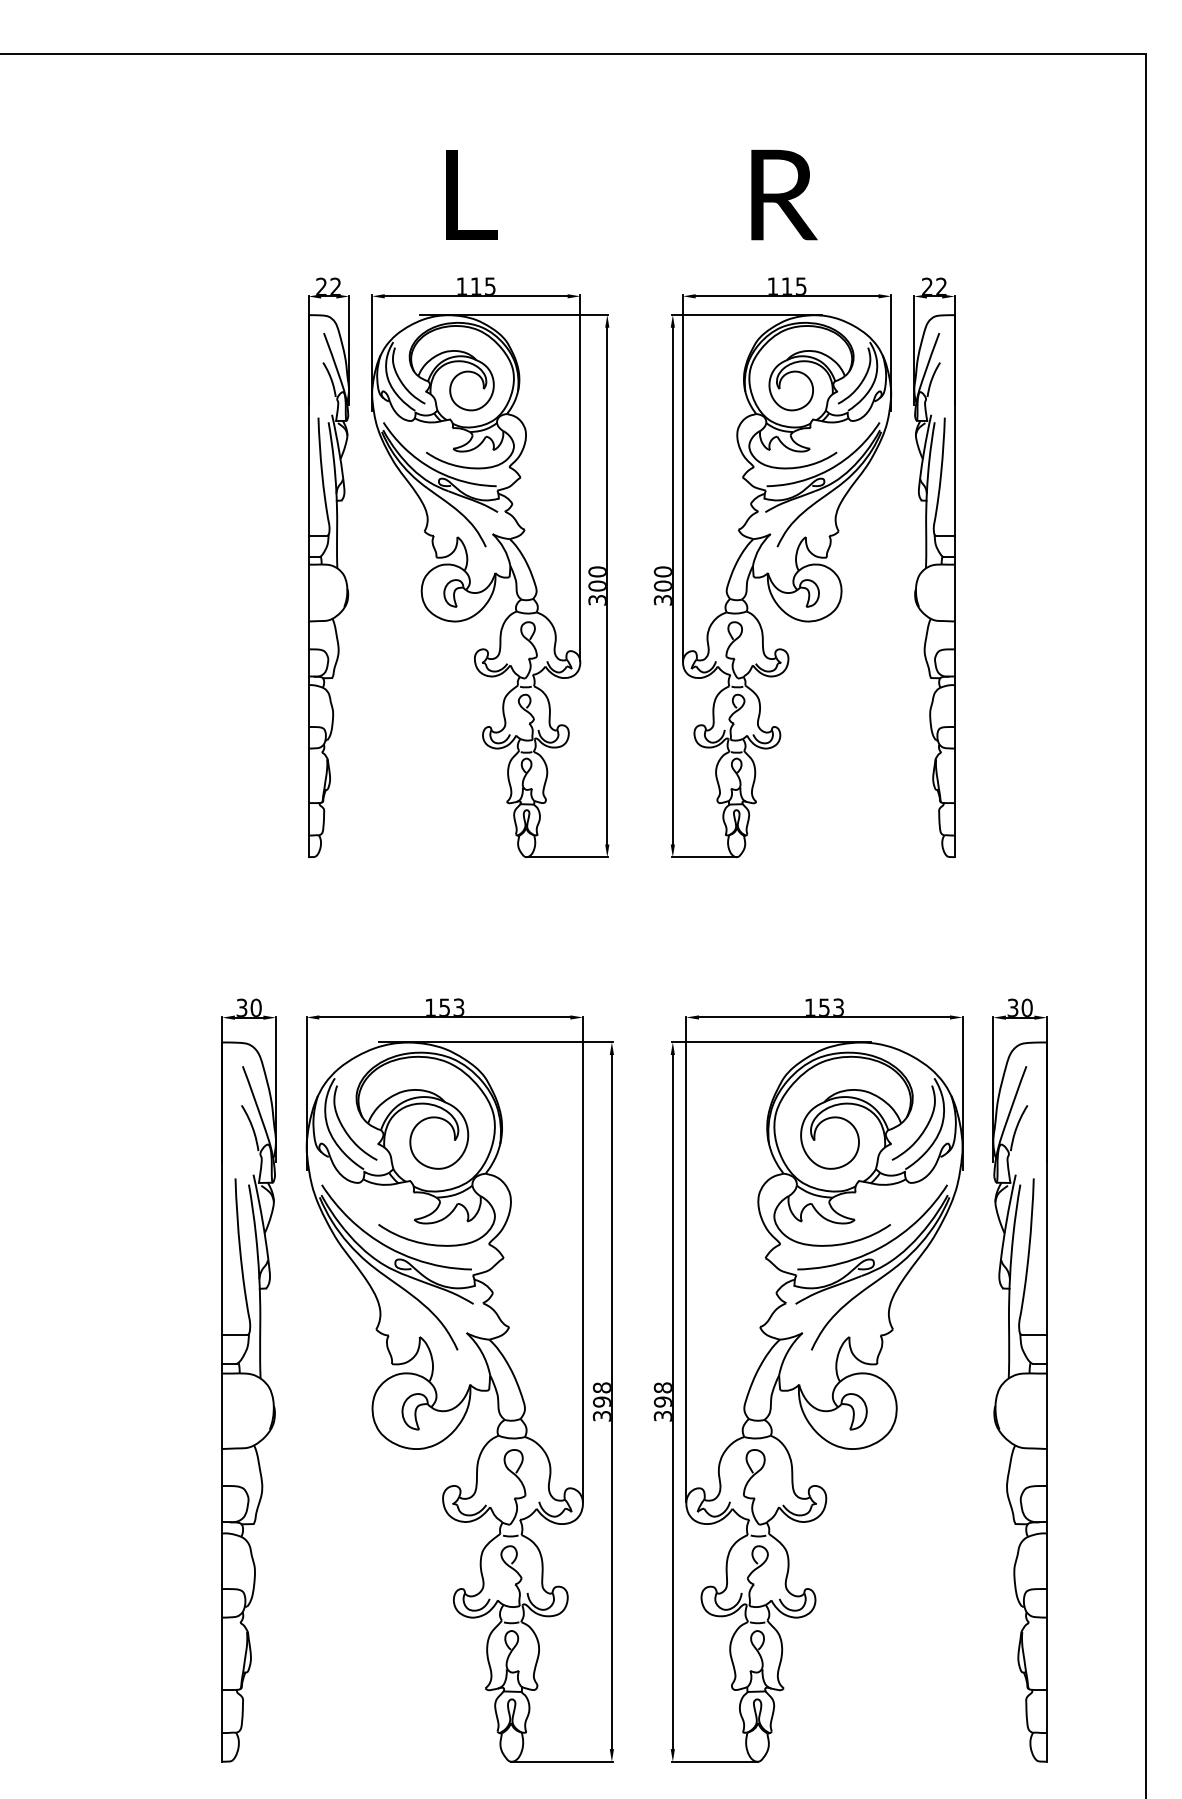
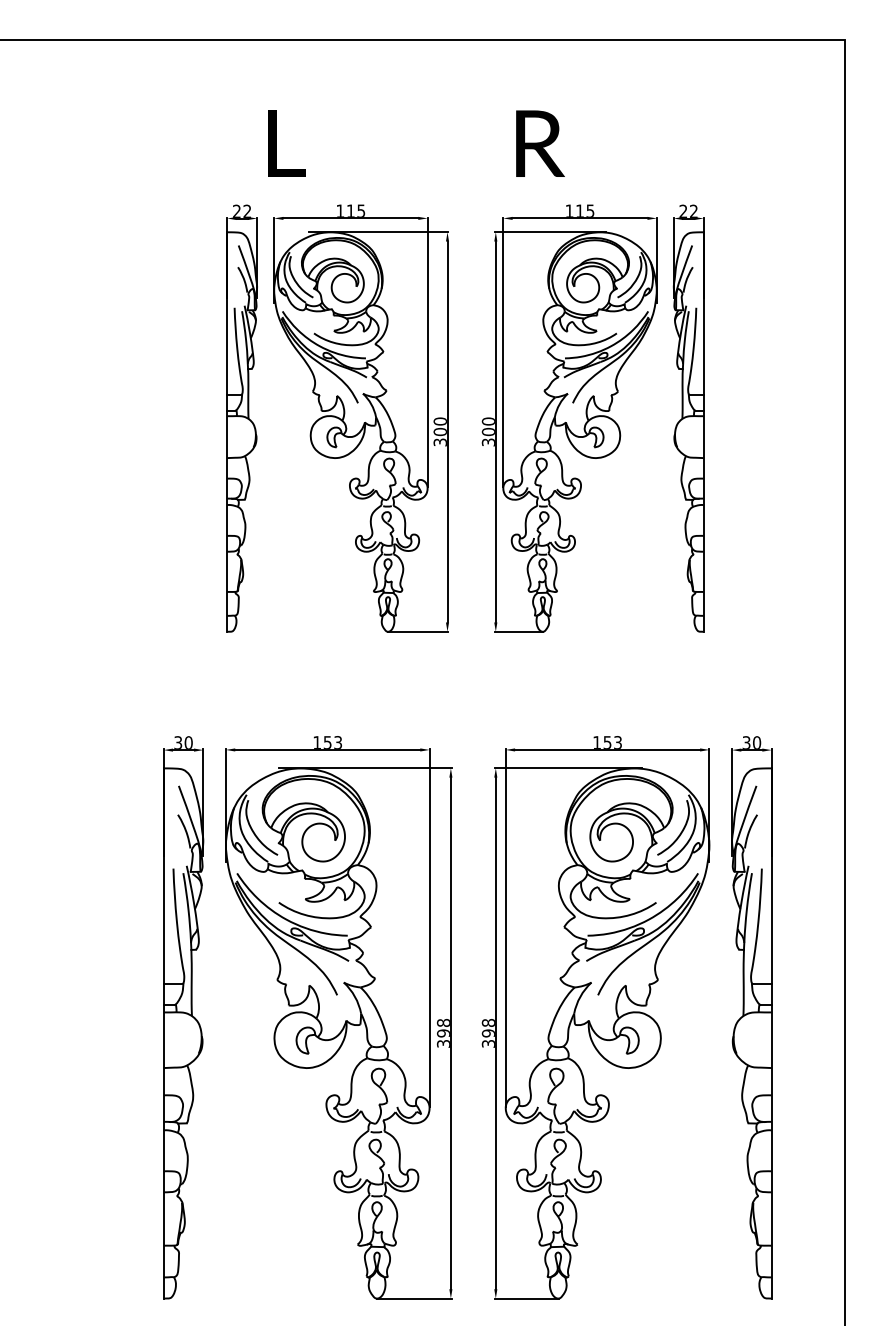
text: (471, 194) -> (286, 143), moved
text: (784, 194) -> (540, 143), moved

